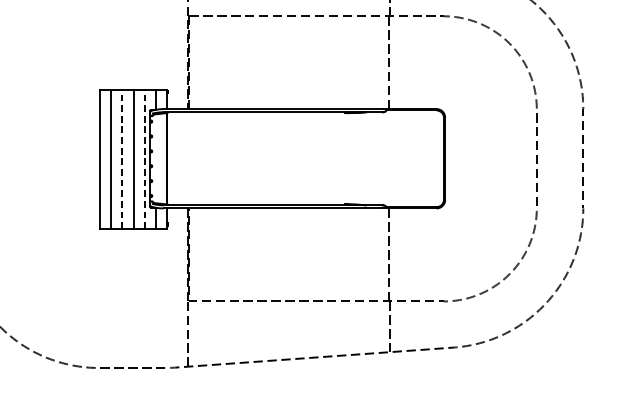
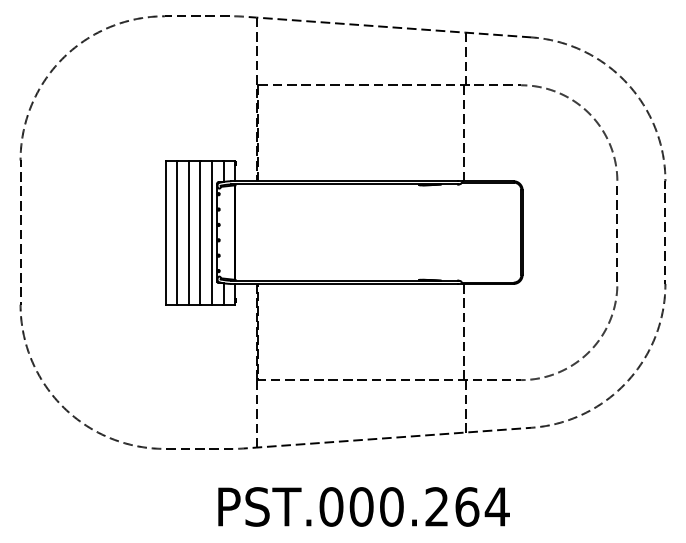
line: (122, 158) -> (188, 232), dashed -> solid
line: (144, 158) -> (211, 232), dashed -> solid

